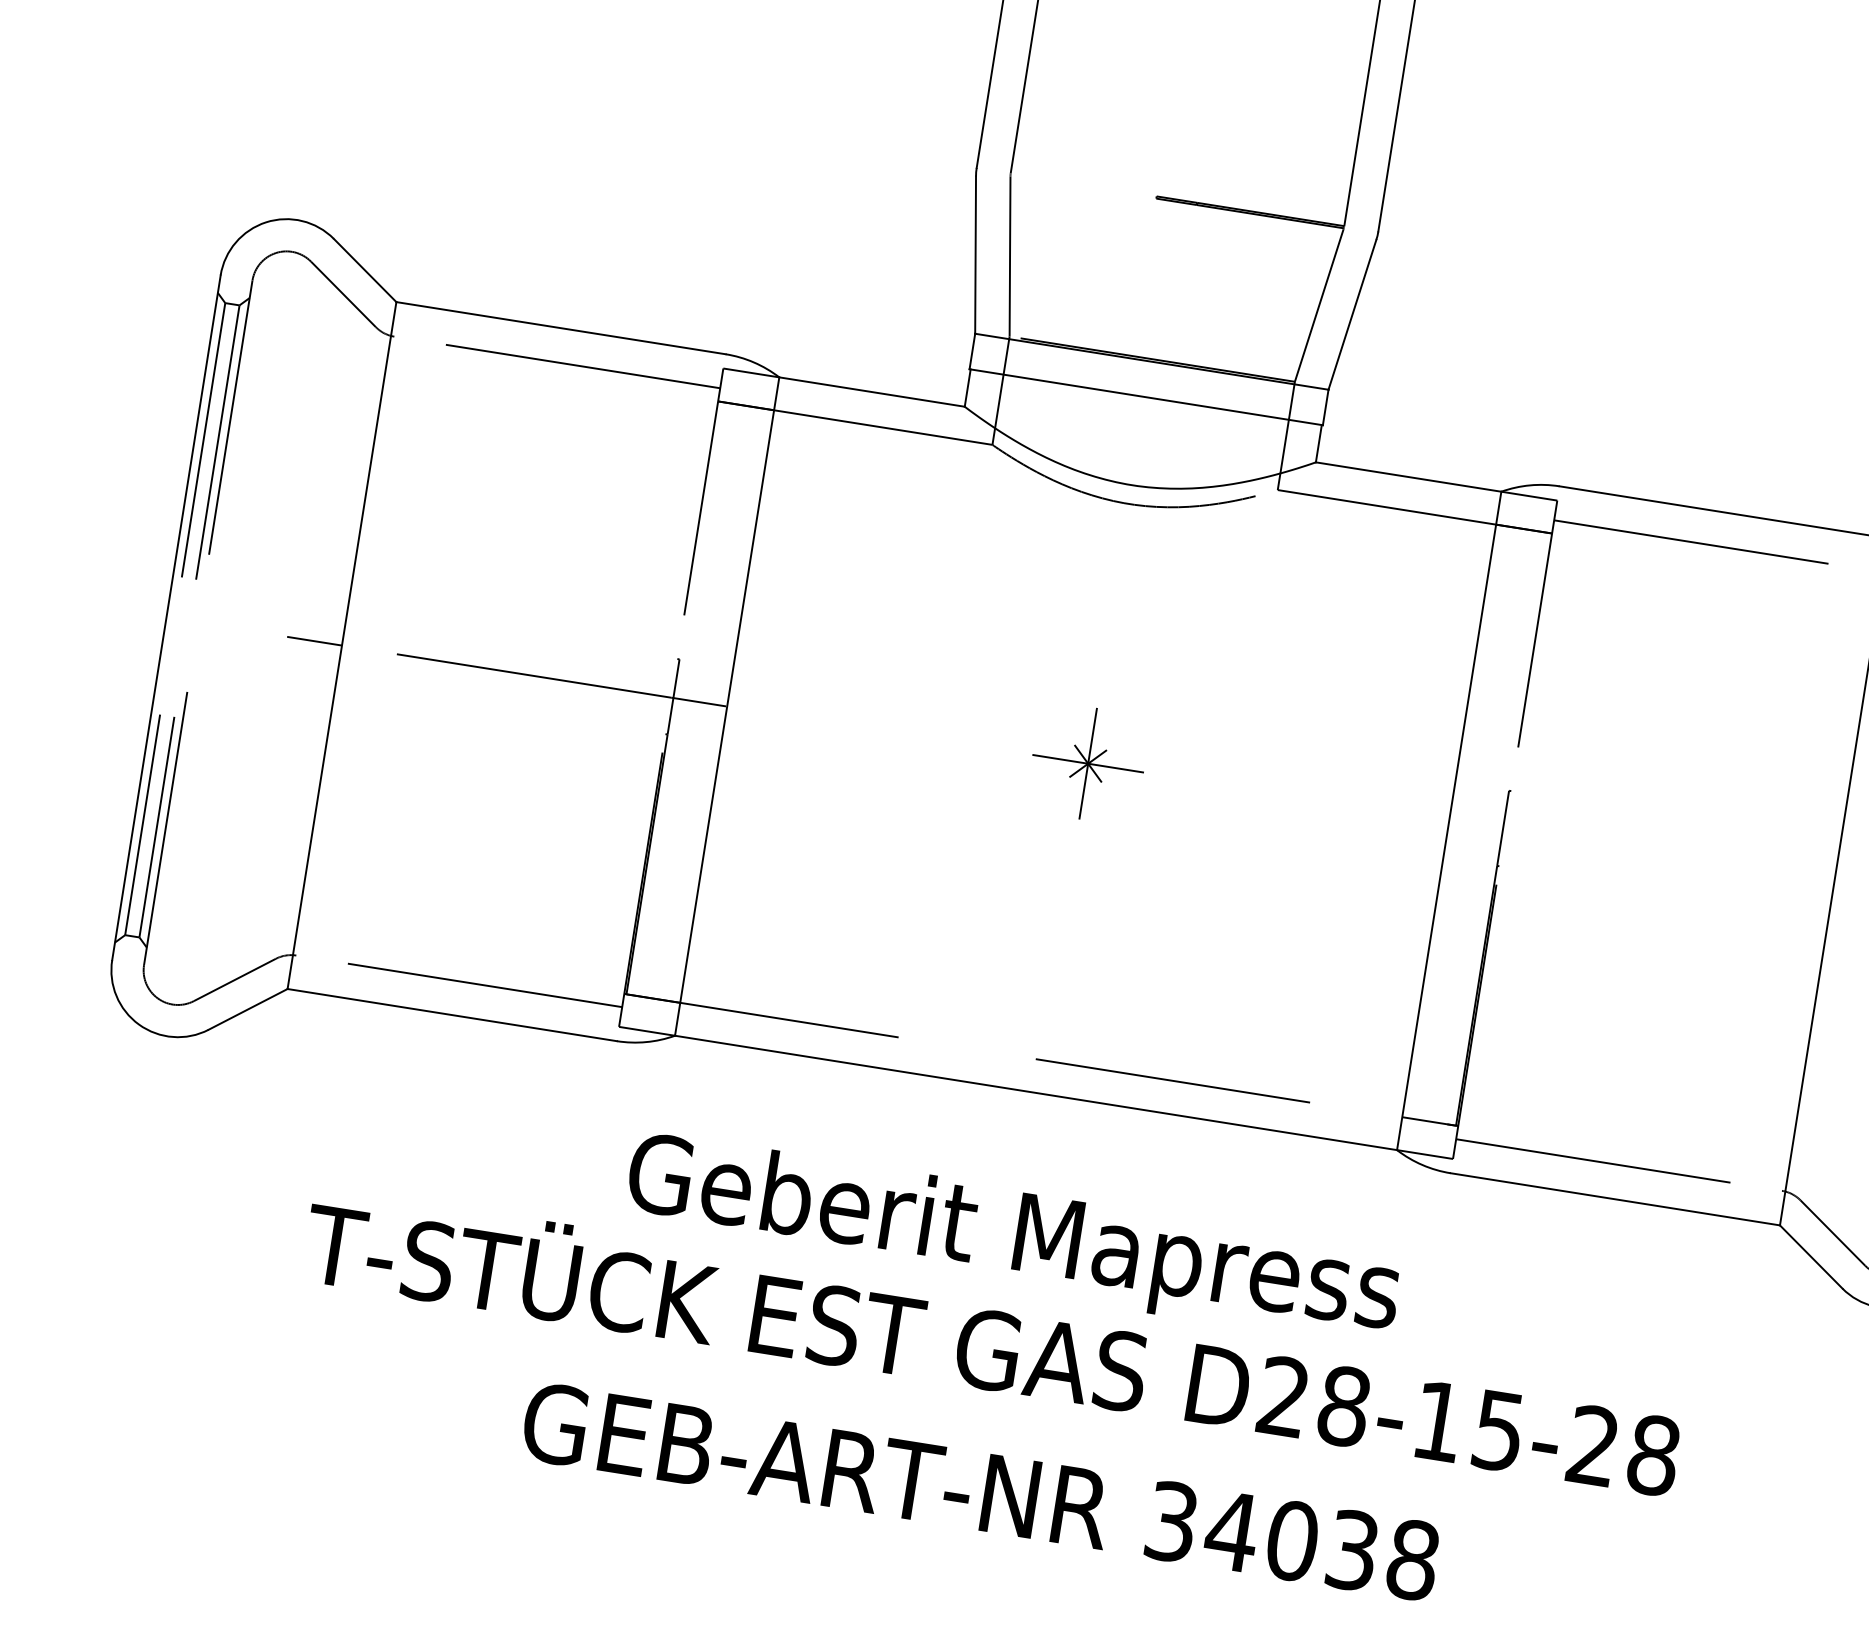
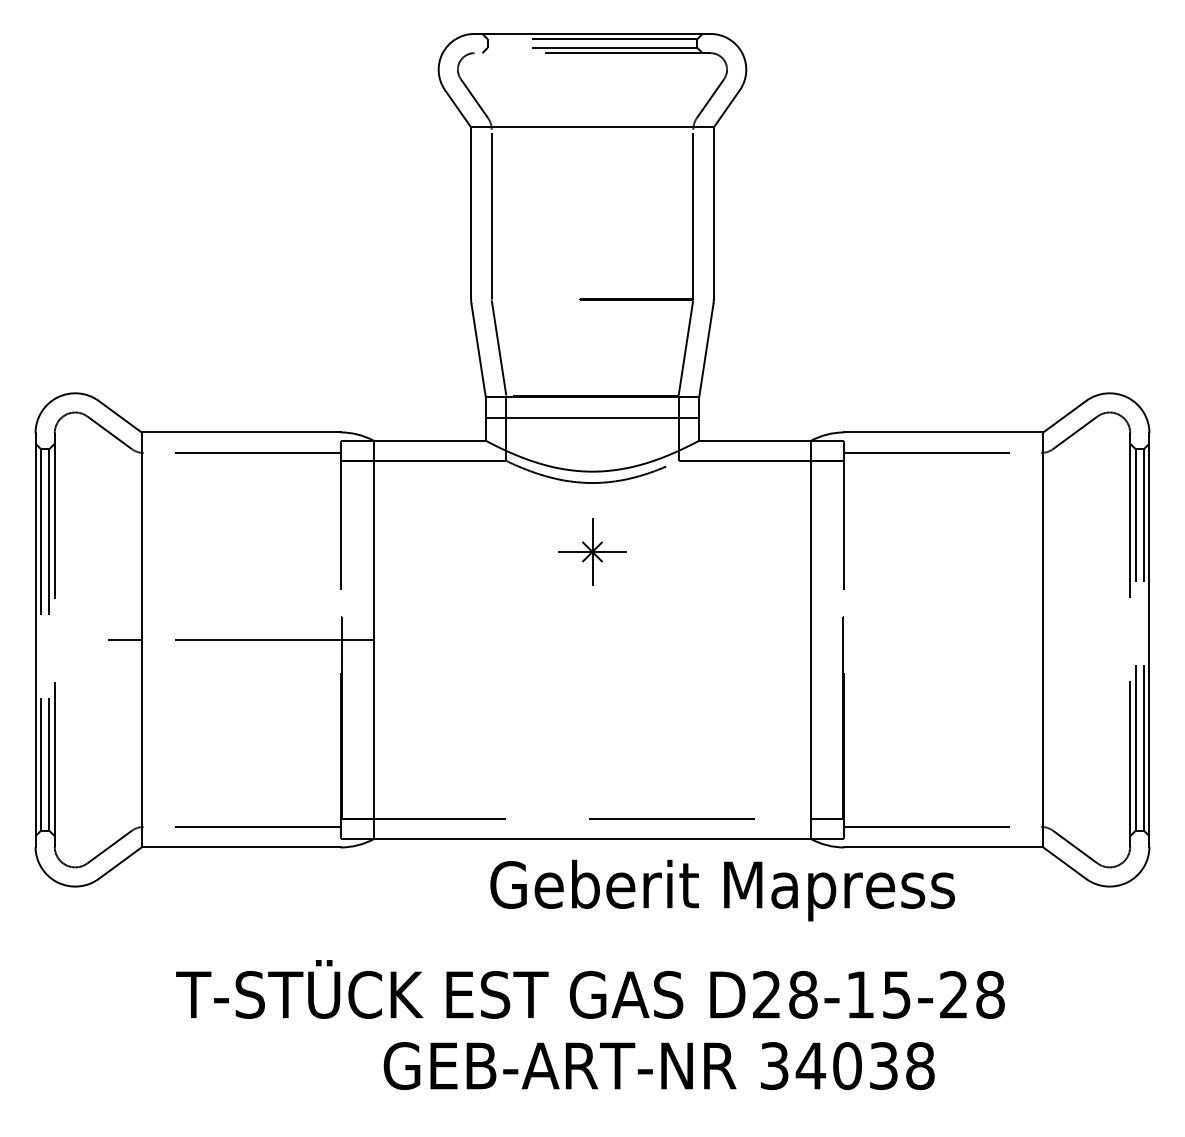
part: (1088, 762) -> (592, 551), moved
text: (1012, 1239) -> (722, 890), moved
text: (979, 1492) -> (658, 1066), moved

